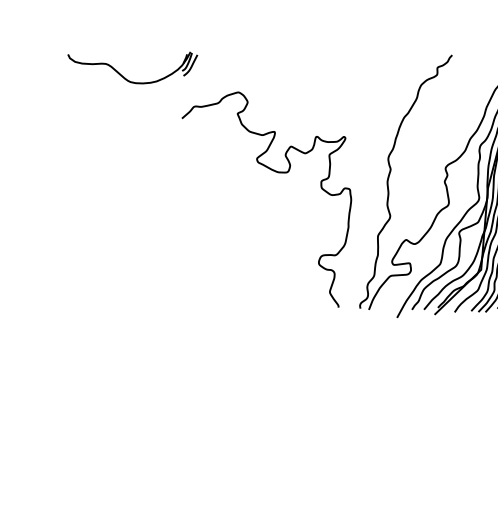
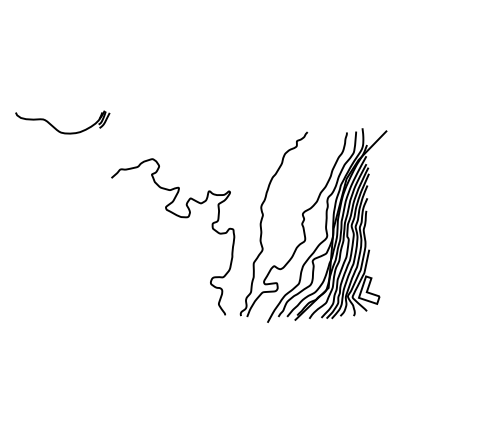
part: (124, 76) -> (56, 128), moved

